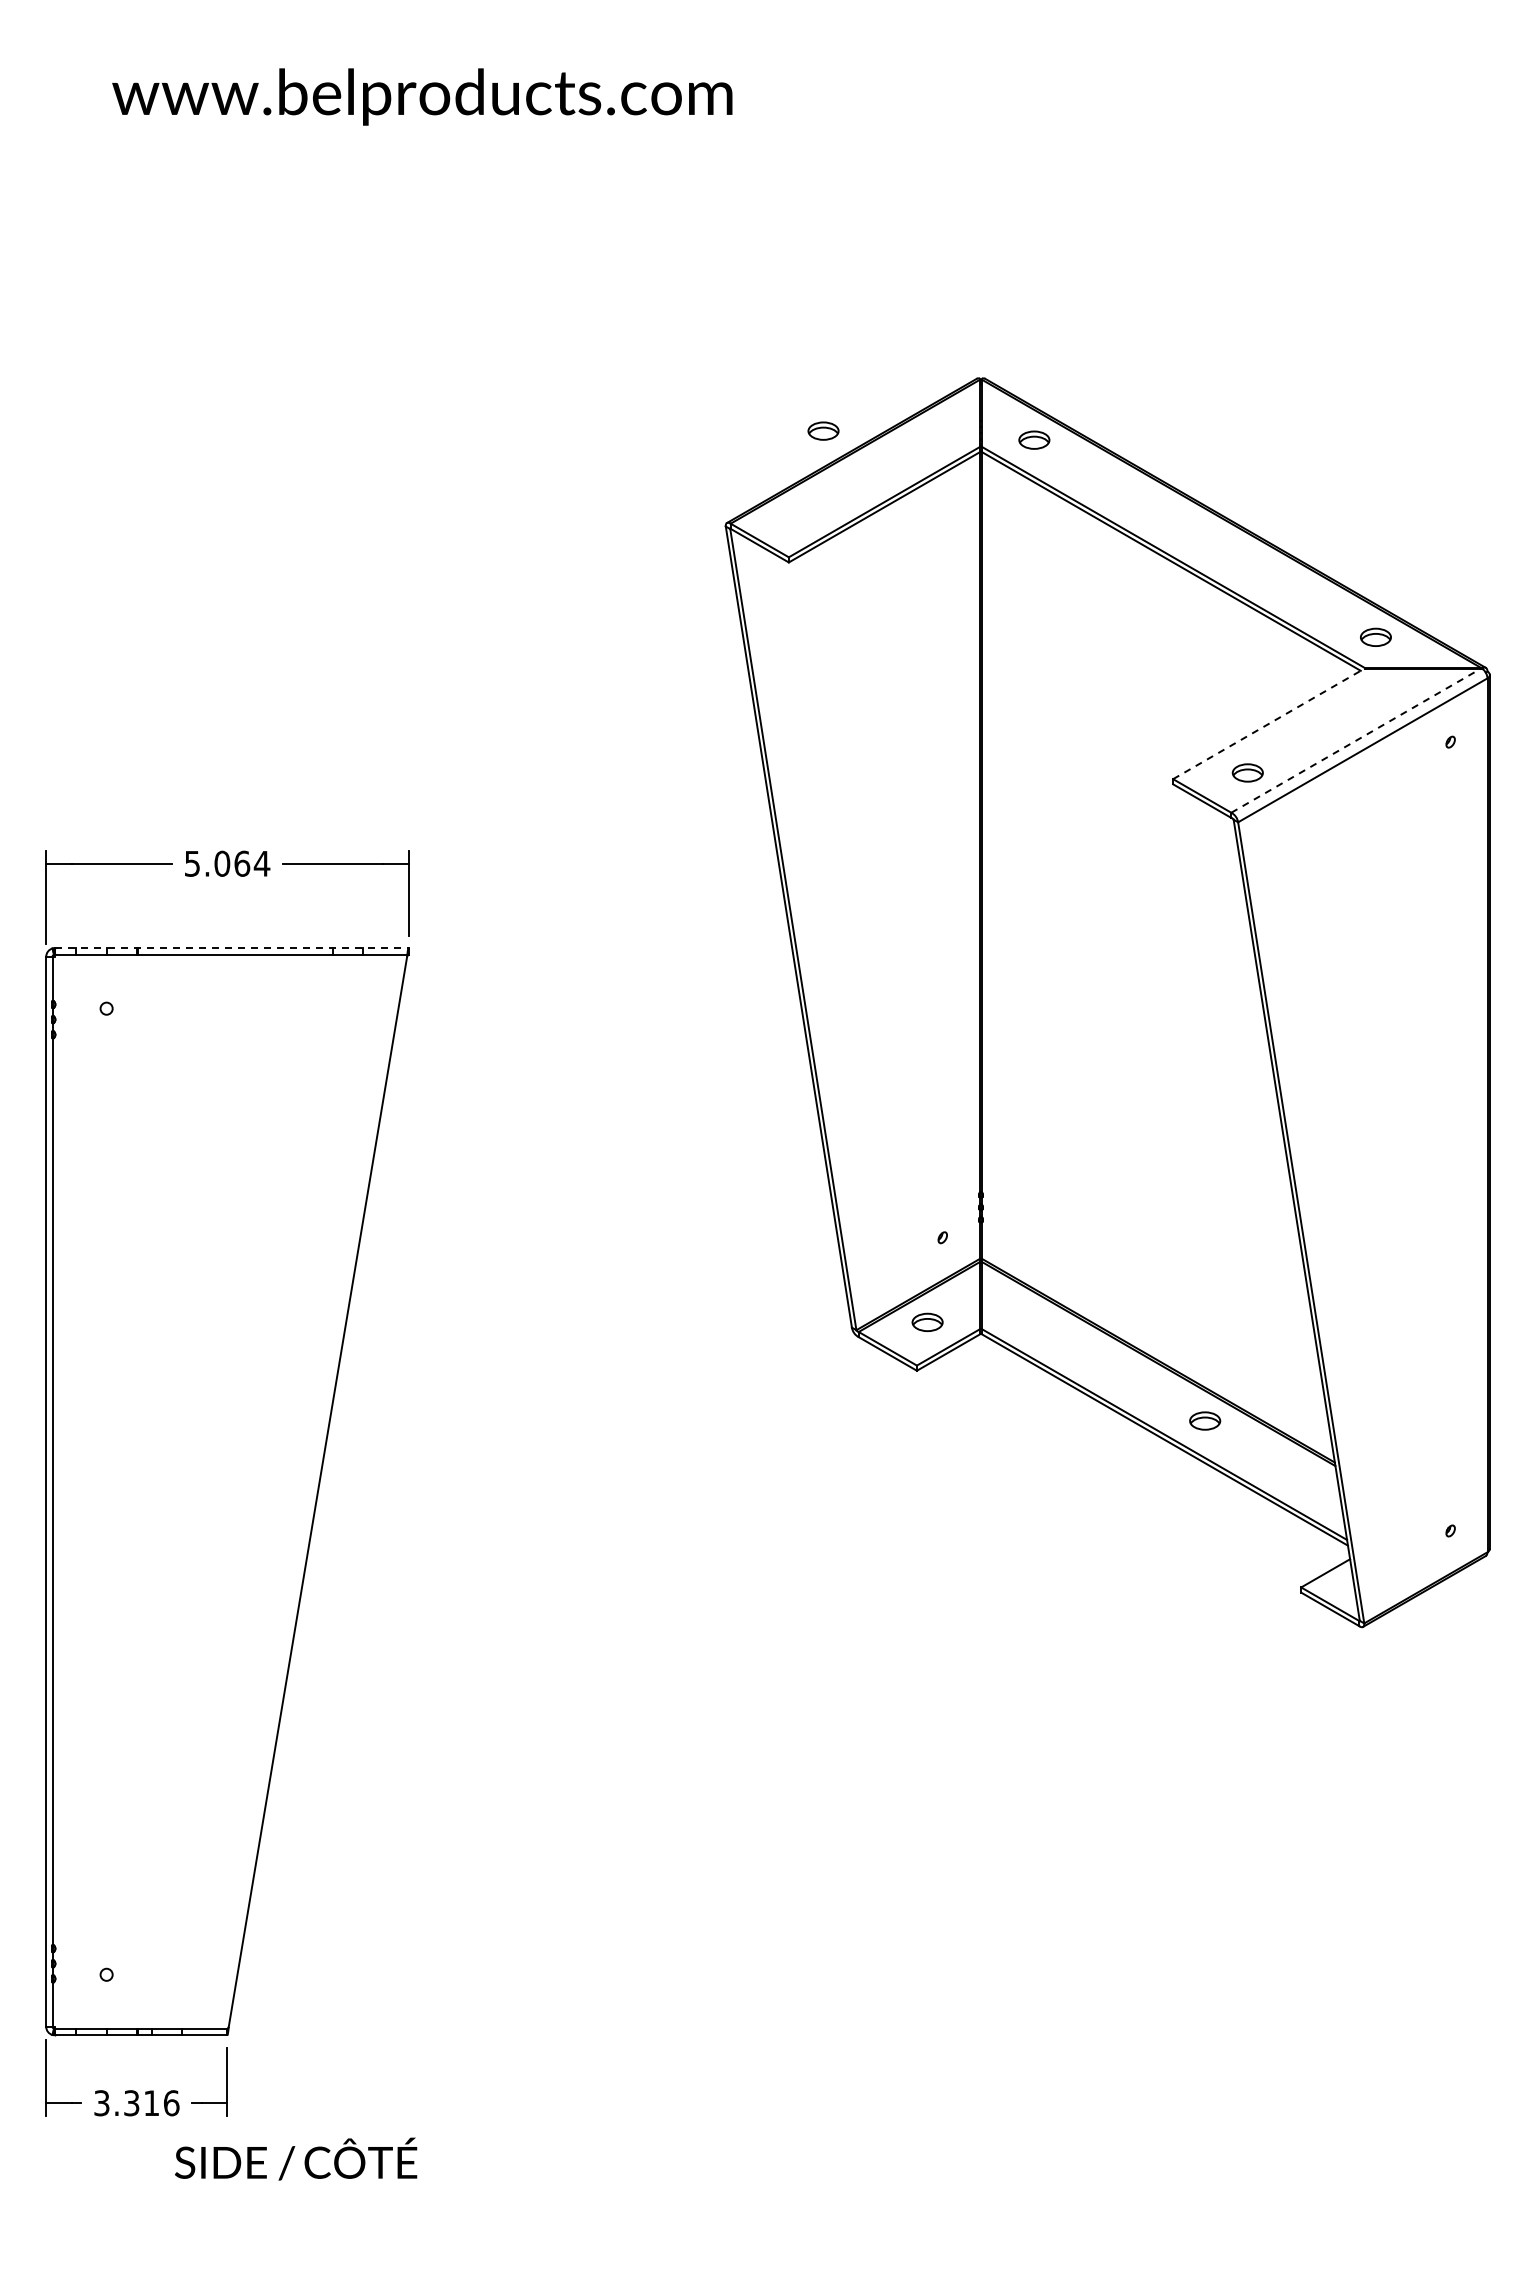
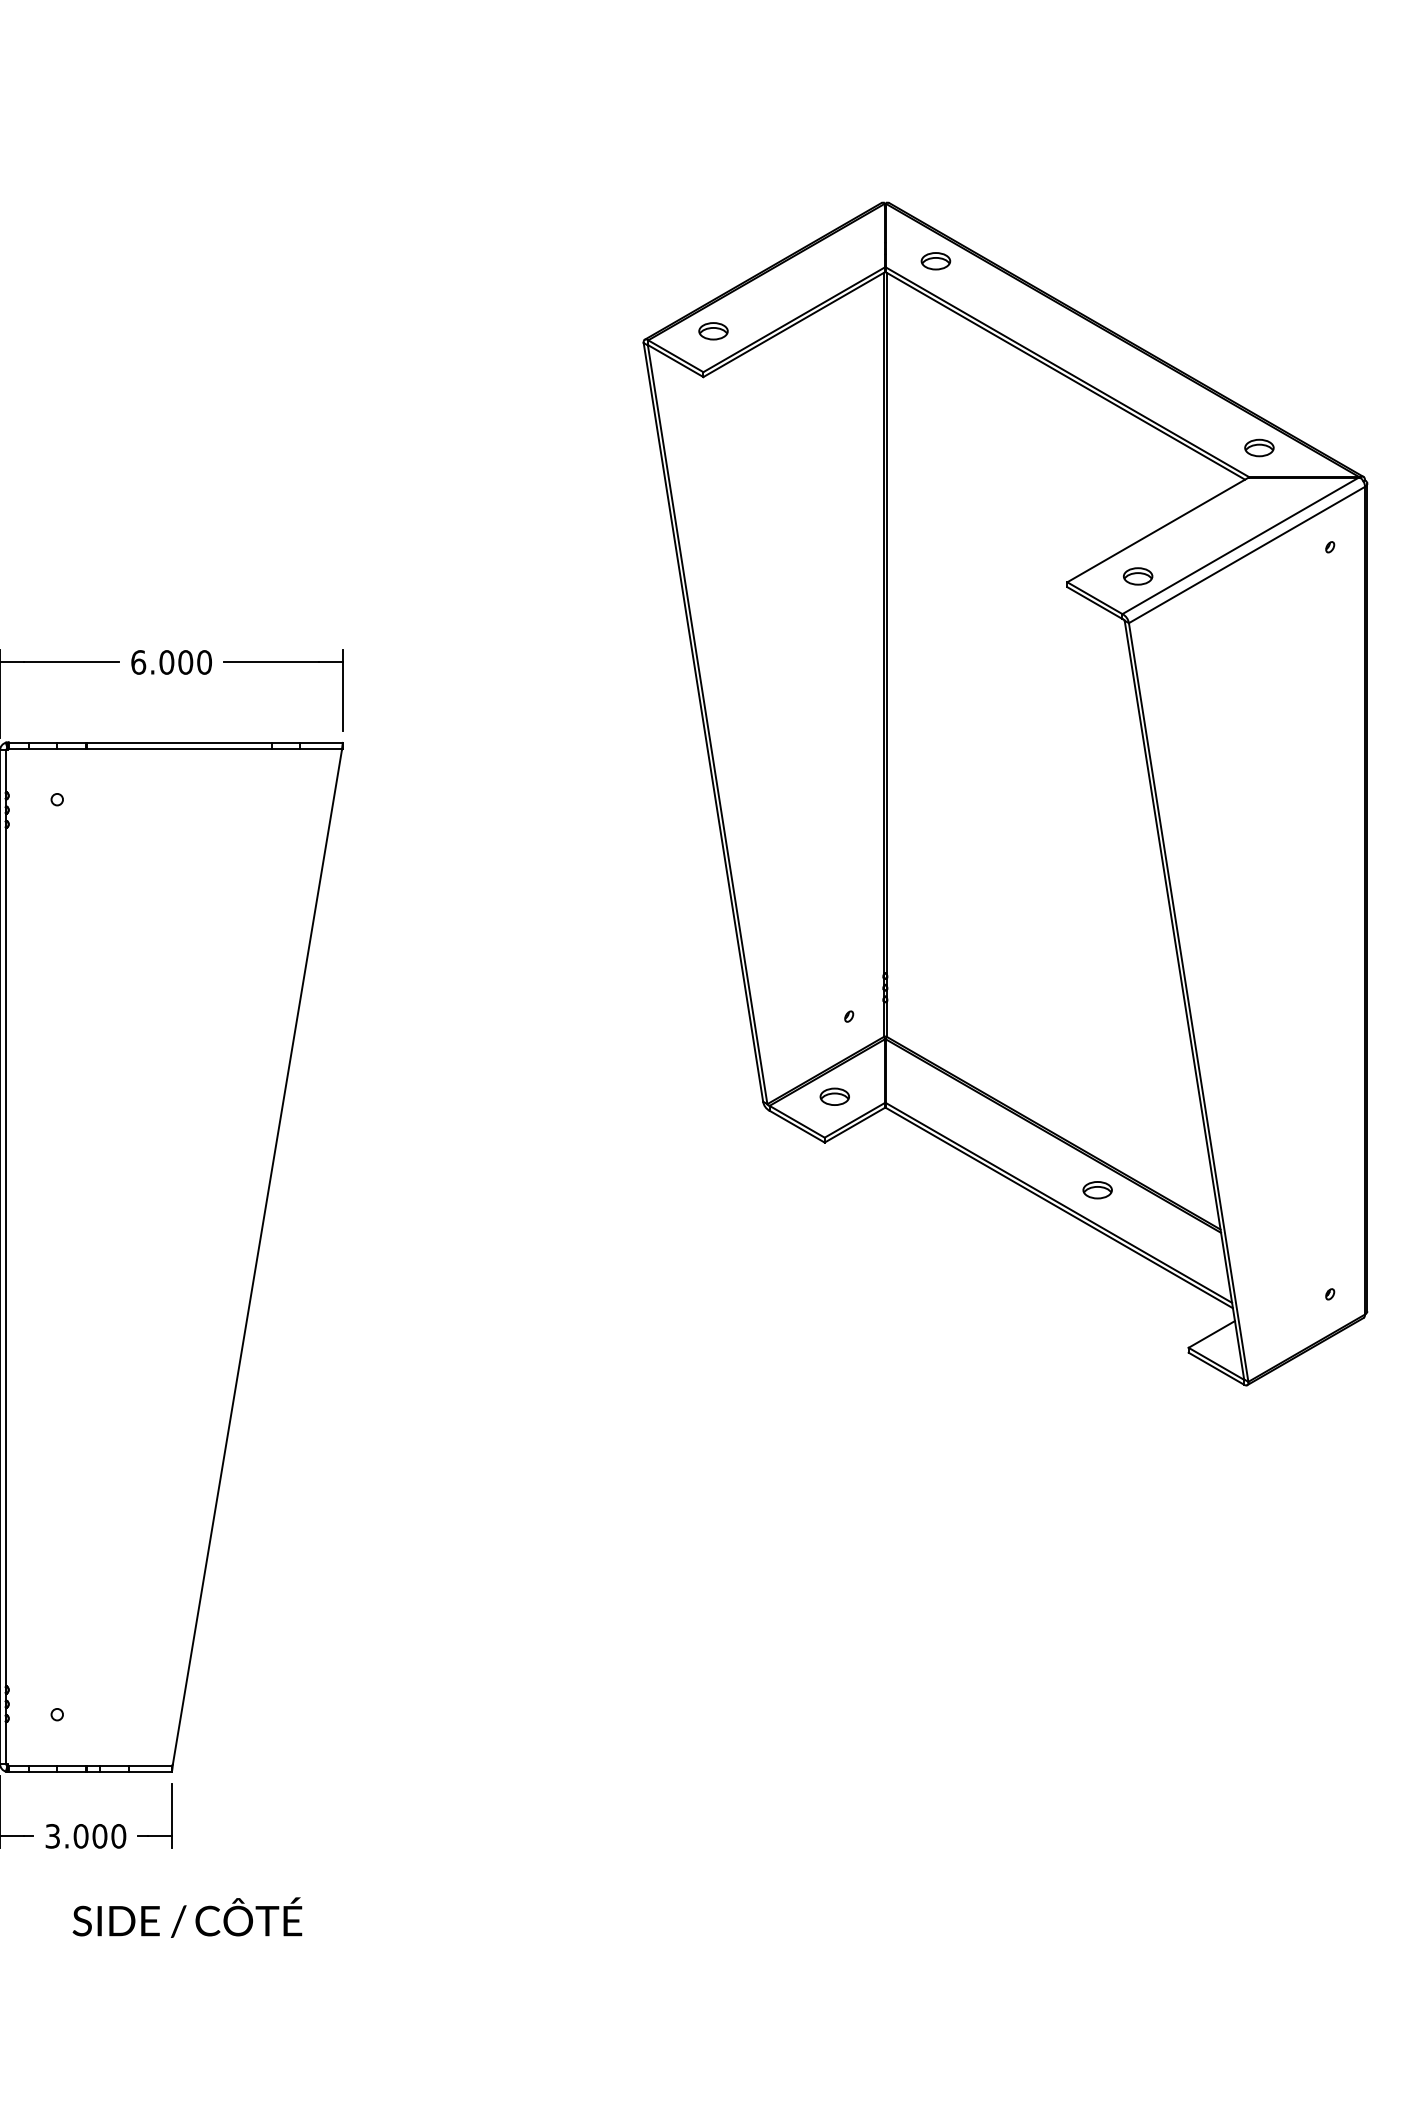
part: (823, 430) -> (713, 330), moved
line: (1268, 723) -> (1157, 529), dashed -> solid
line: (1356, 740) -> (1241, 545), dashed -> solid
text: (227, 863) -> (171, 662), 5.064 -> 6.000
line: (231, 948) -> (175, 742), dashed -> solid
text: (151, 2103) -> (99, 1836), 3.316 -> 3.000
text: (296, 2158) -> (187, 1917), moved

